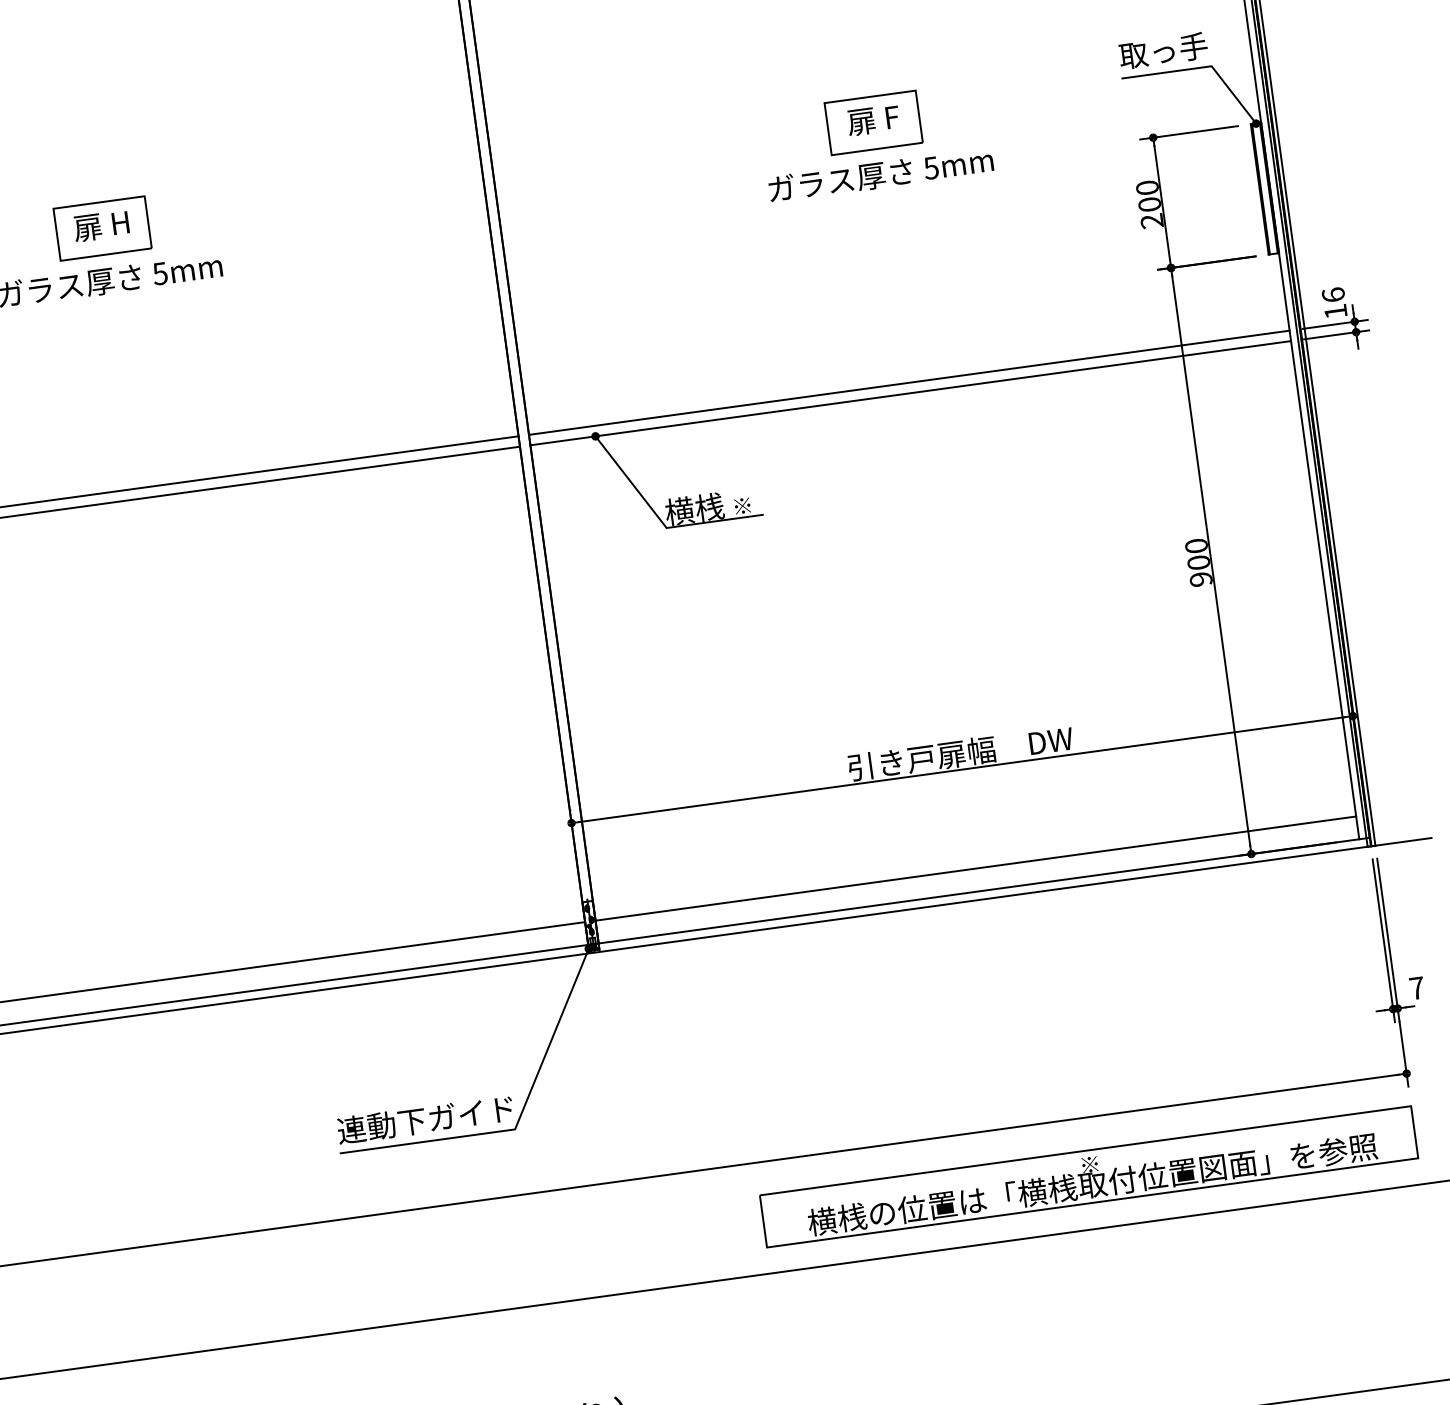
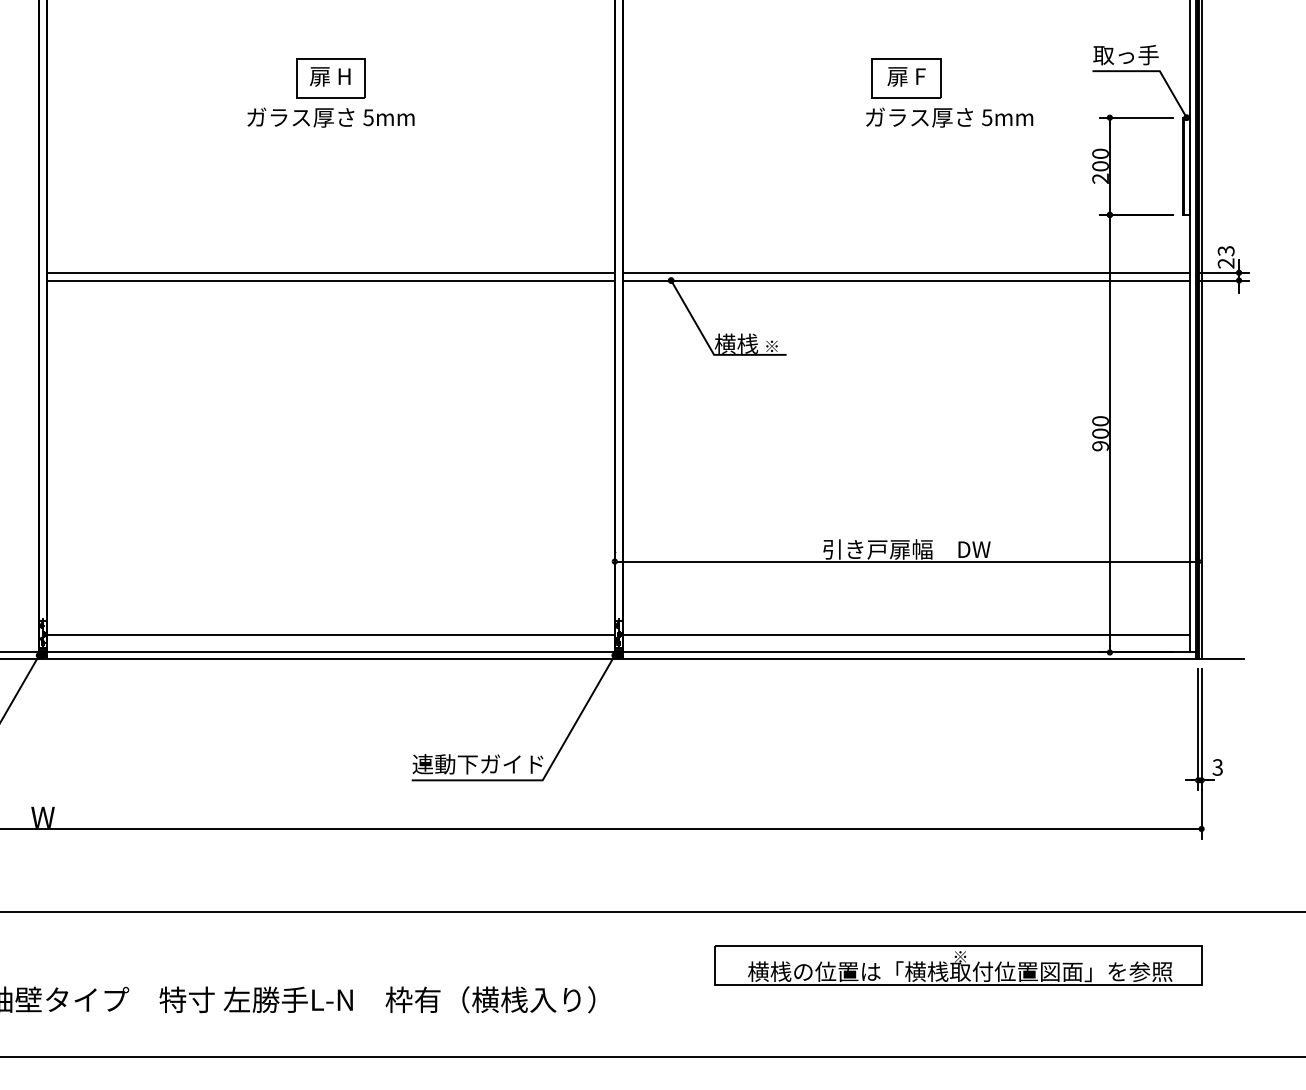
text: (880, 174) -> (949, 117), moved
text: (1333, 302) -> (1225, 256), 16 -> 23
text: (1416, 988) -> (1217, 767), 7 -> 3
part: (1088, 1176) -> (958, 965), moved

